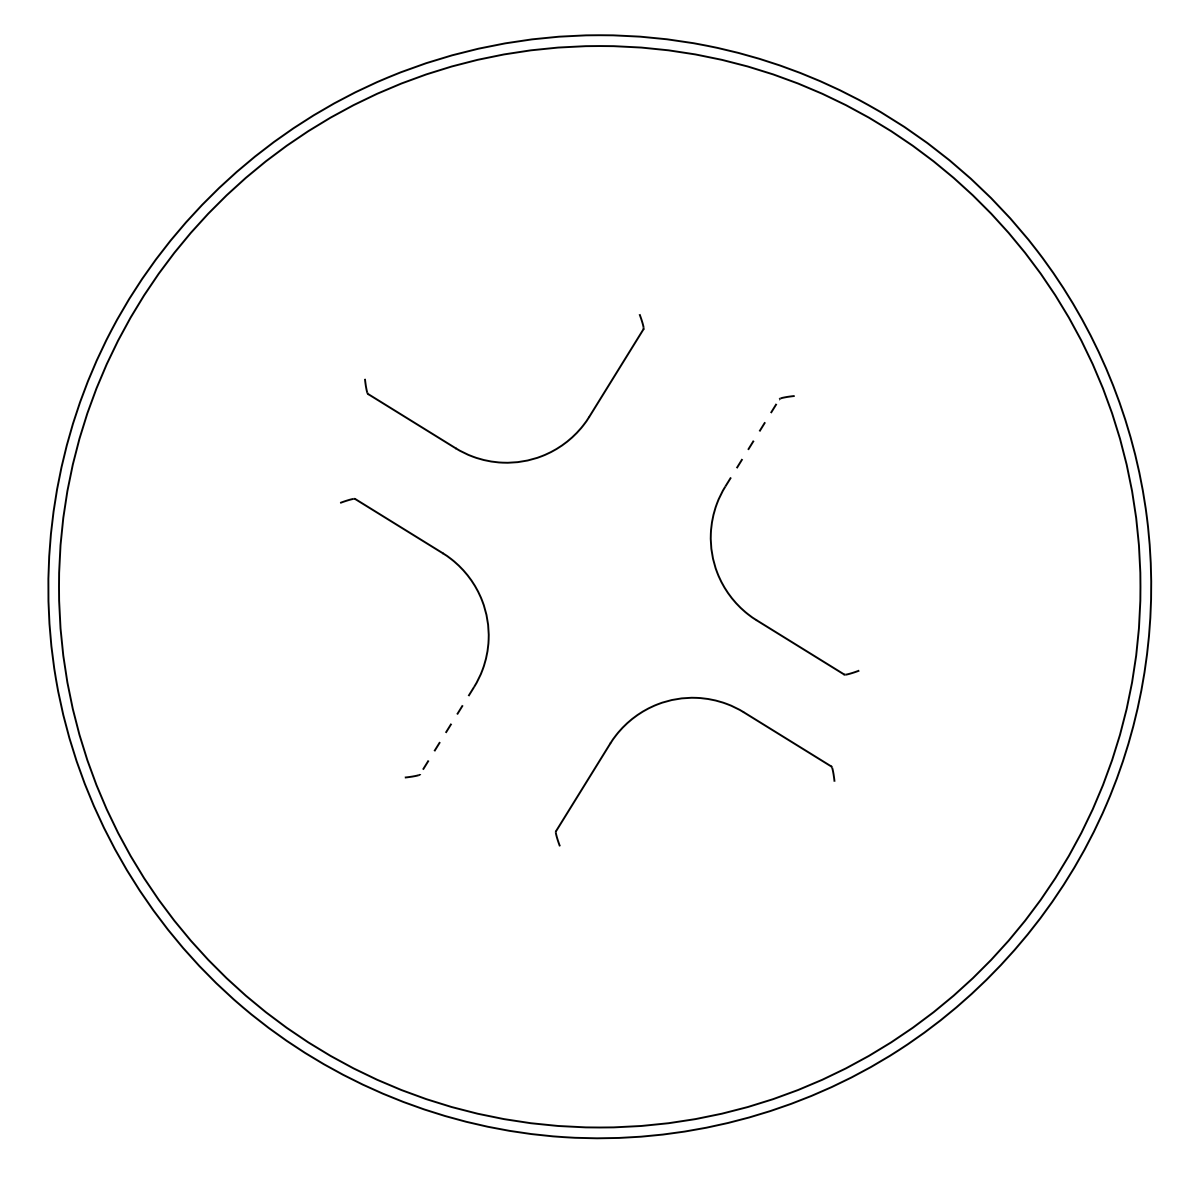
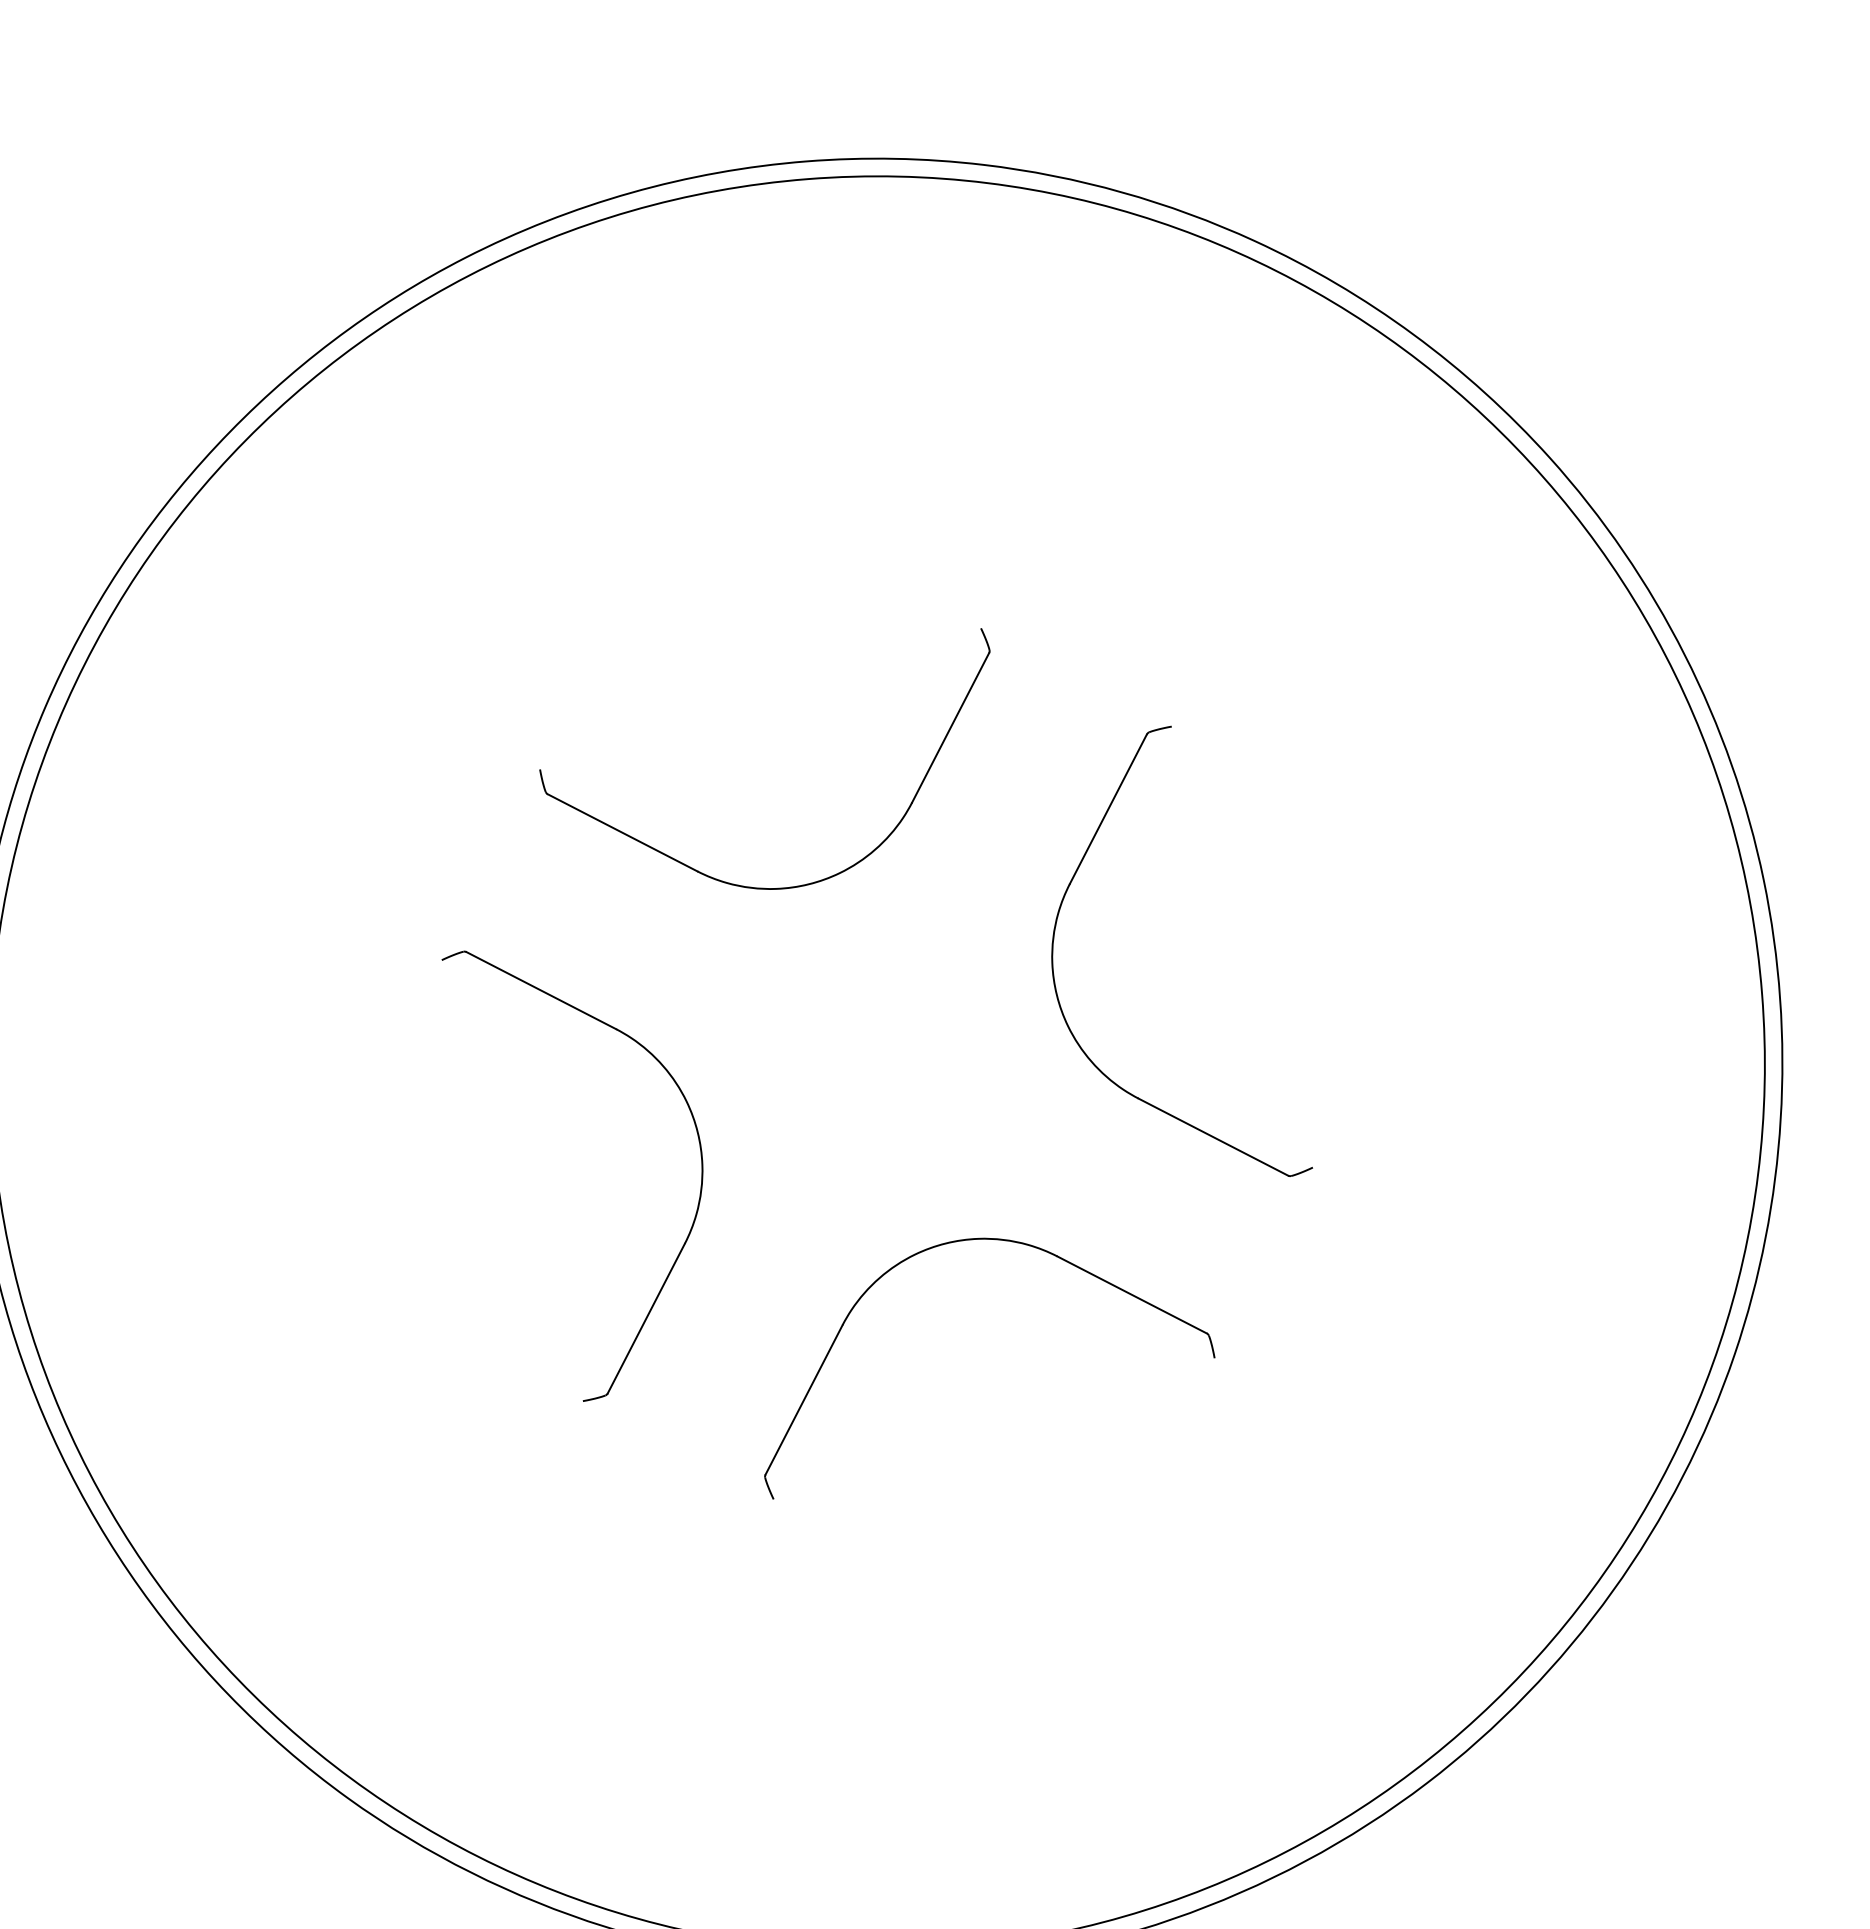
line: (752, 442) -> (1108, 808), dashed -> solid
part: (493, 460) -> (760, 886), moved
part: (701, 699) -> (986, 1240), moved
line: (446, 730) -> (645, 1318), dashed -> solid

